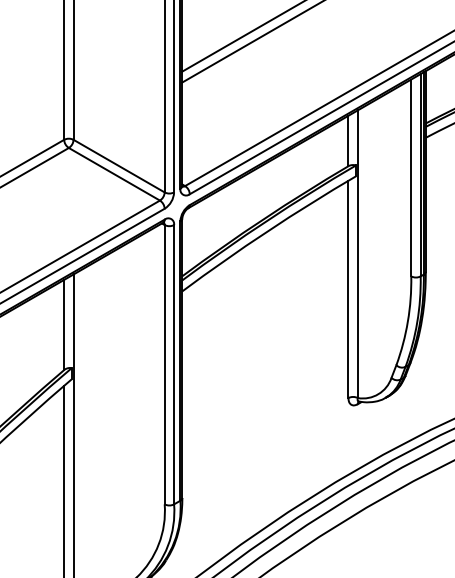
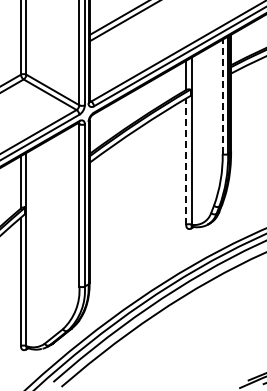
line: (410, 177) -> (222, 96), solid -> dashed
line: (349, 289) -> (186, 161), solid -> dashed

